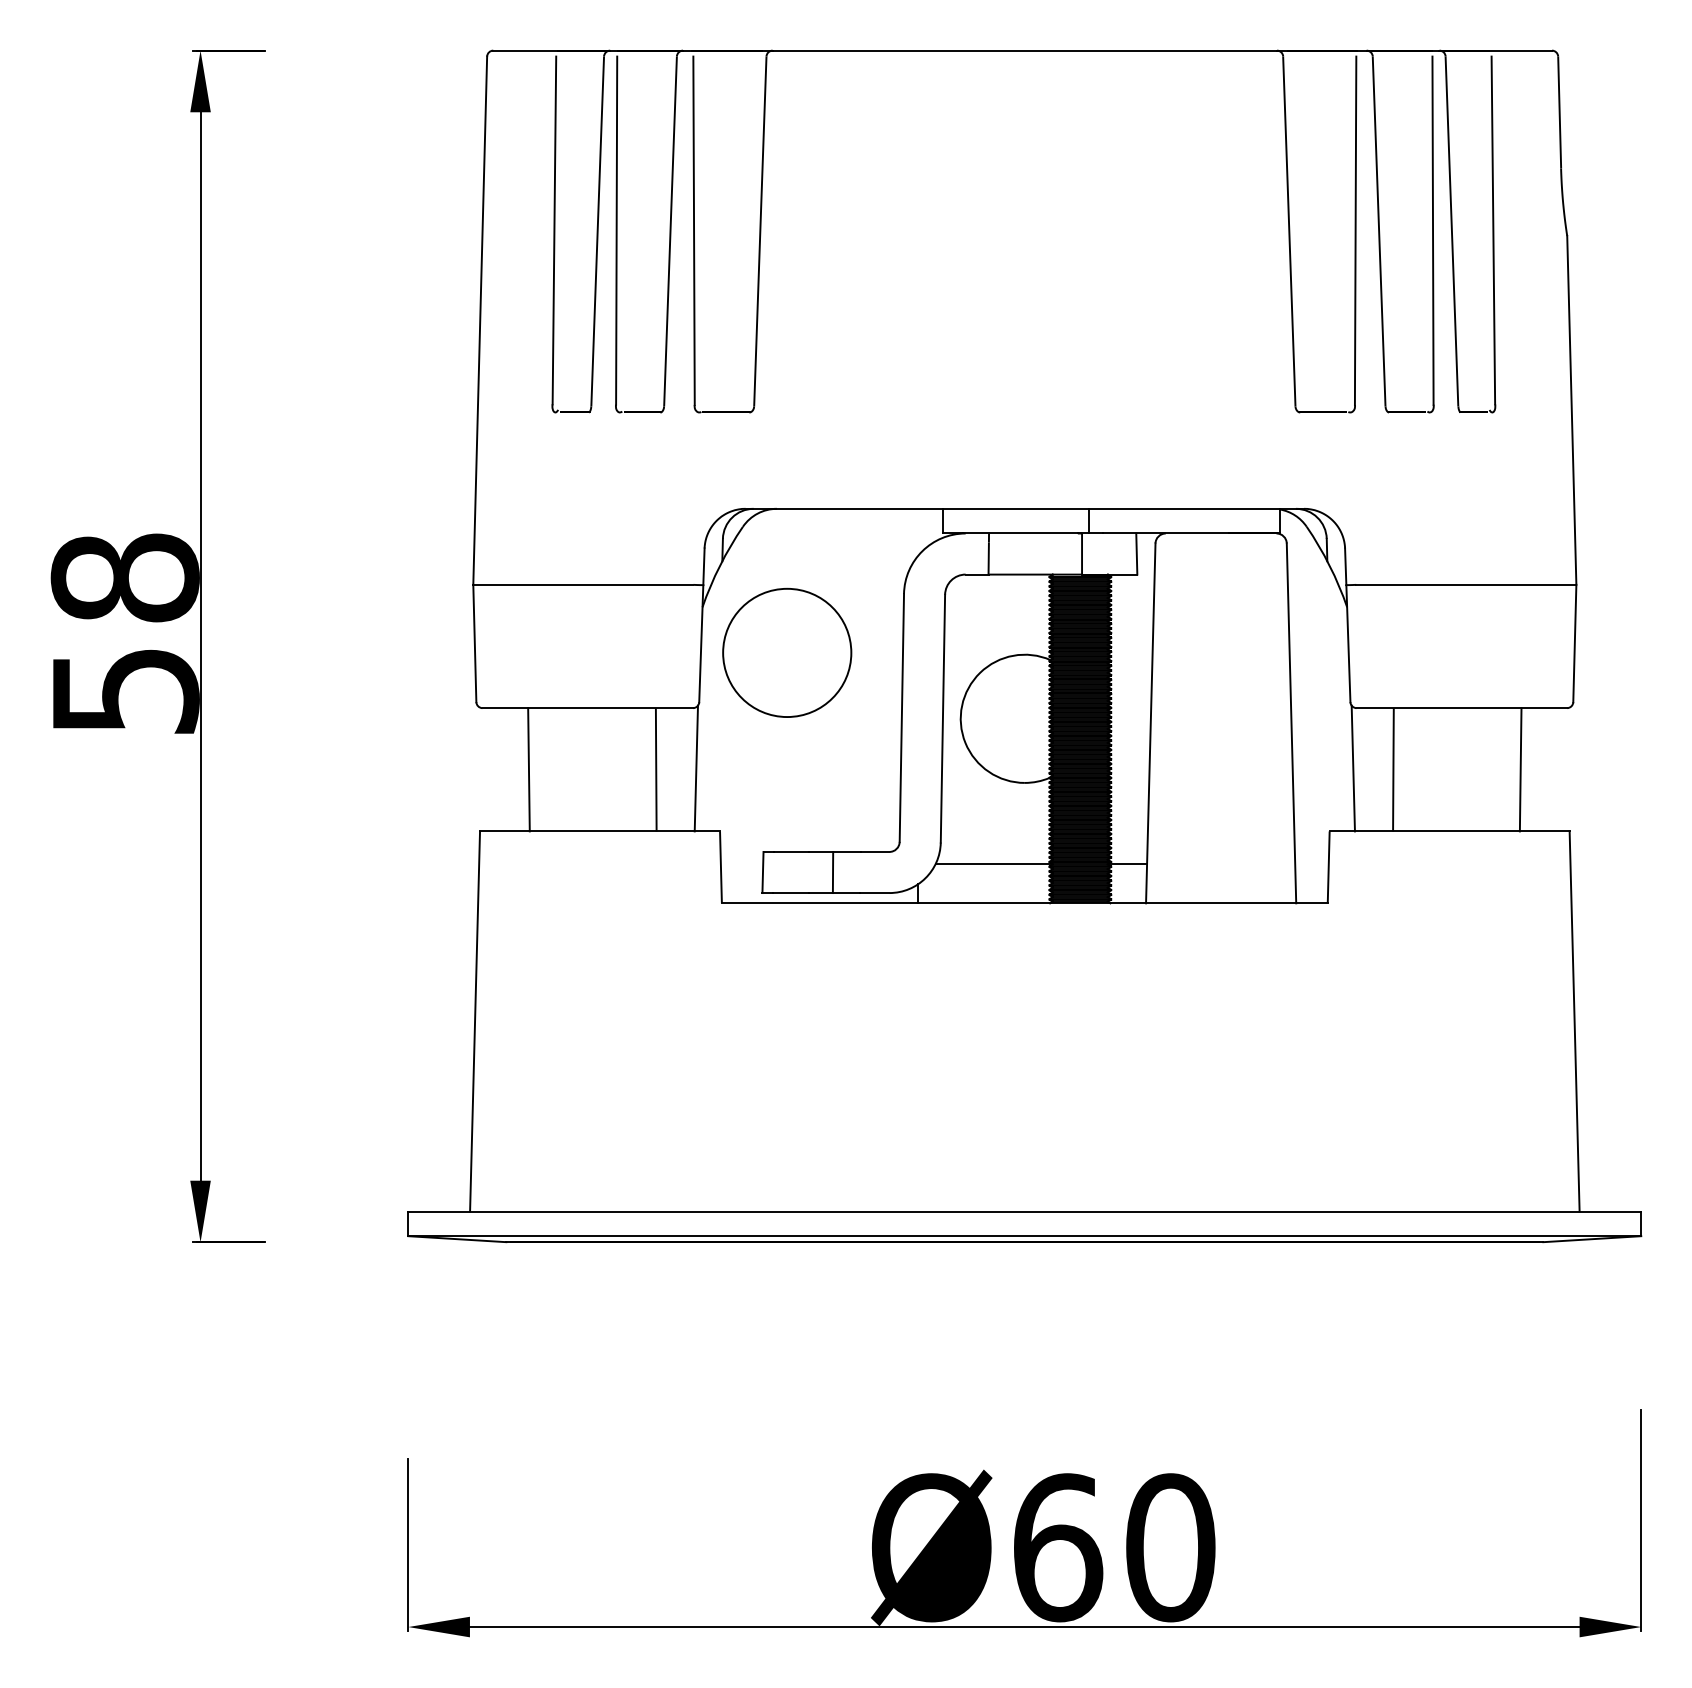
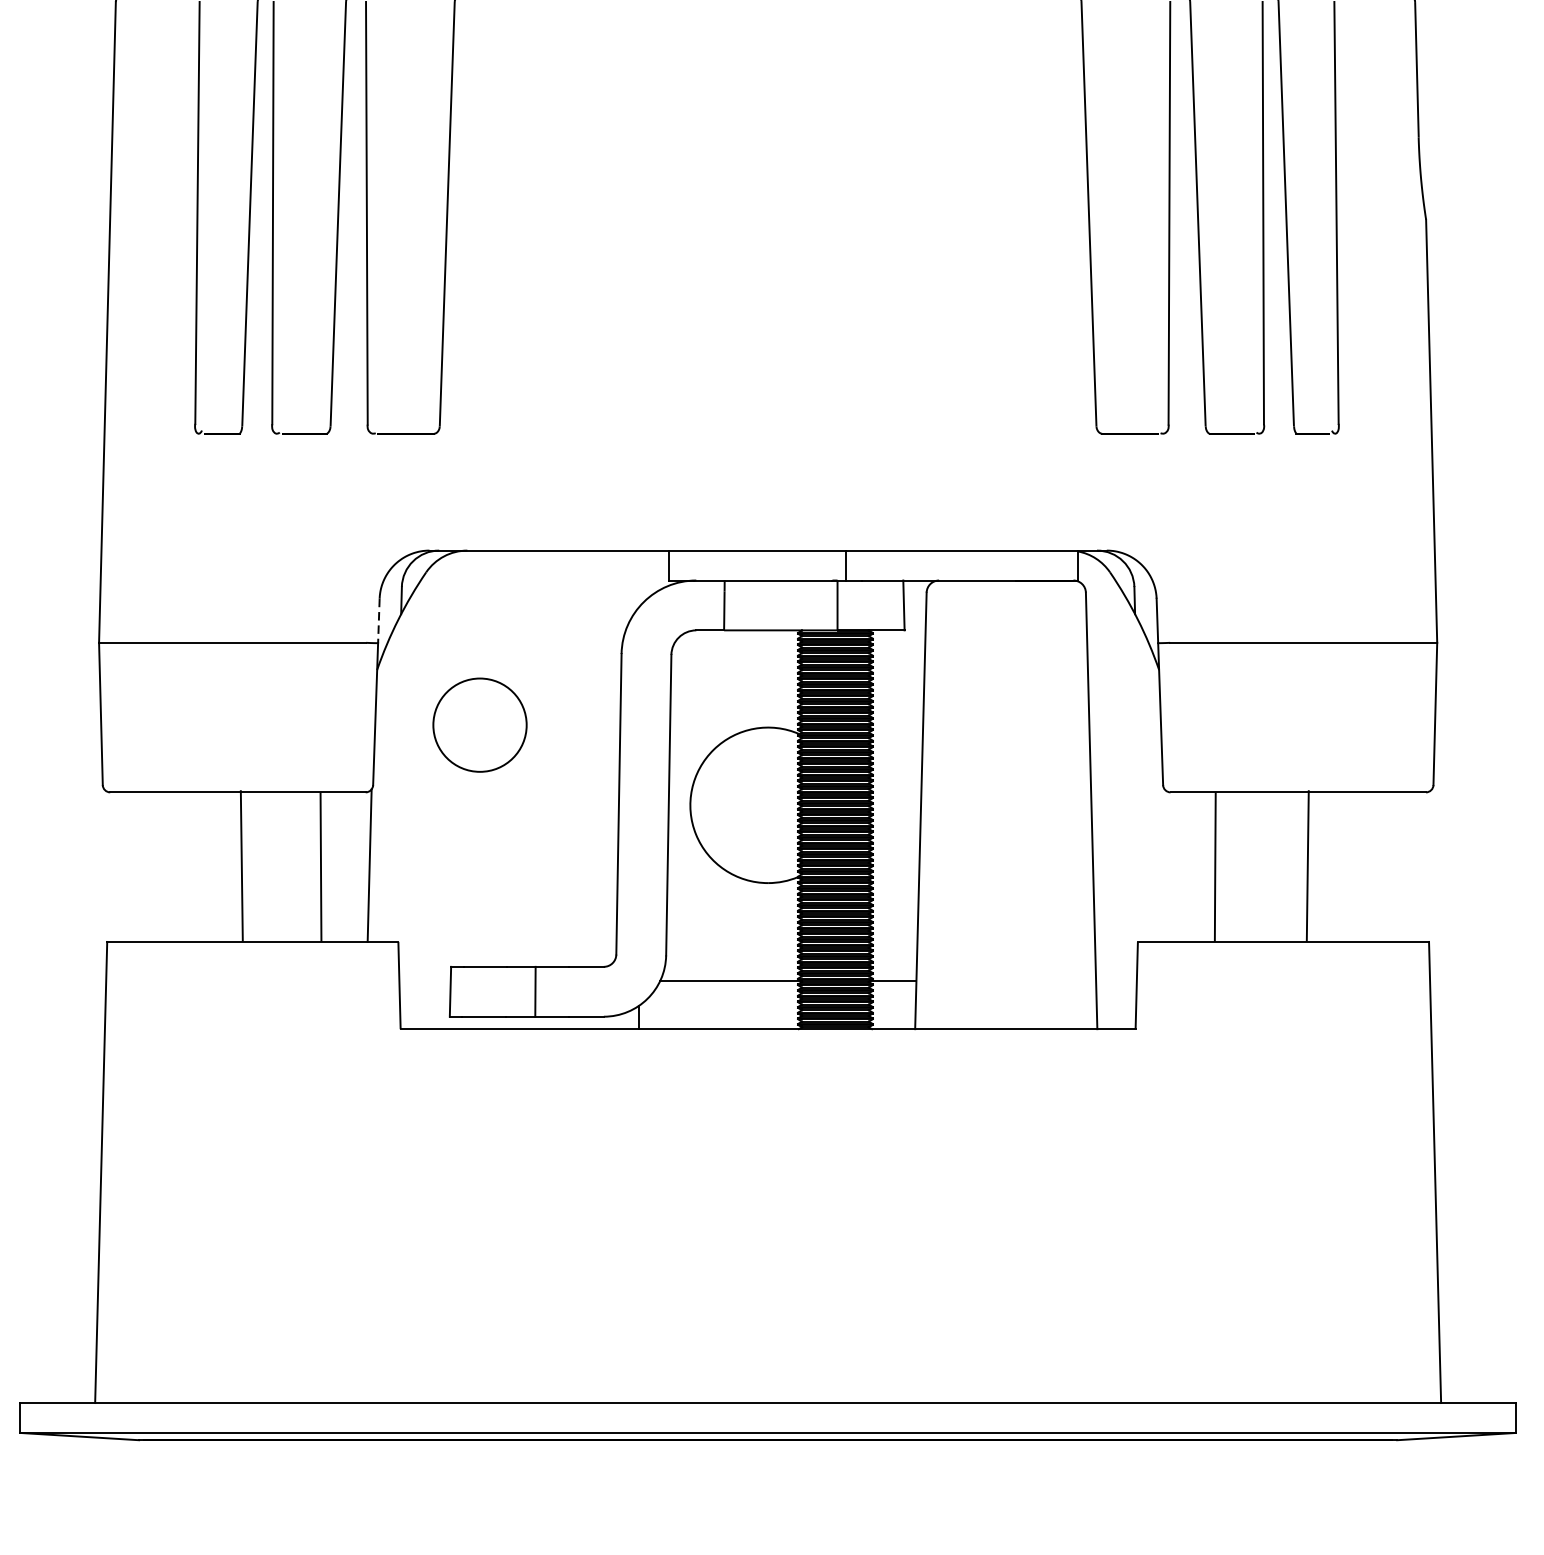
line: (703, 567) -> (378, 621), solid -> dashed
circle: (787, 652) -> (480, 724), size x0.6
line: (1352, 768) -> (1165, 865), removed
line: (528, 769) -> (241, 865), moved
line: (1520, 769) -> (1307, 865), moved

